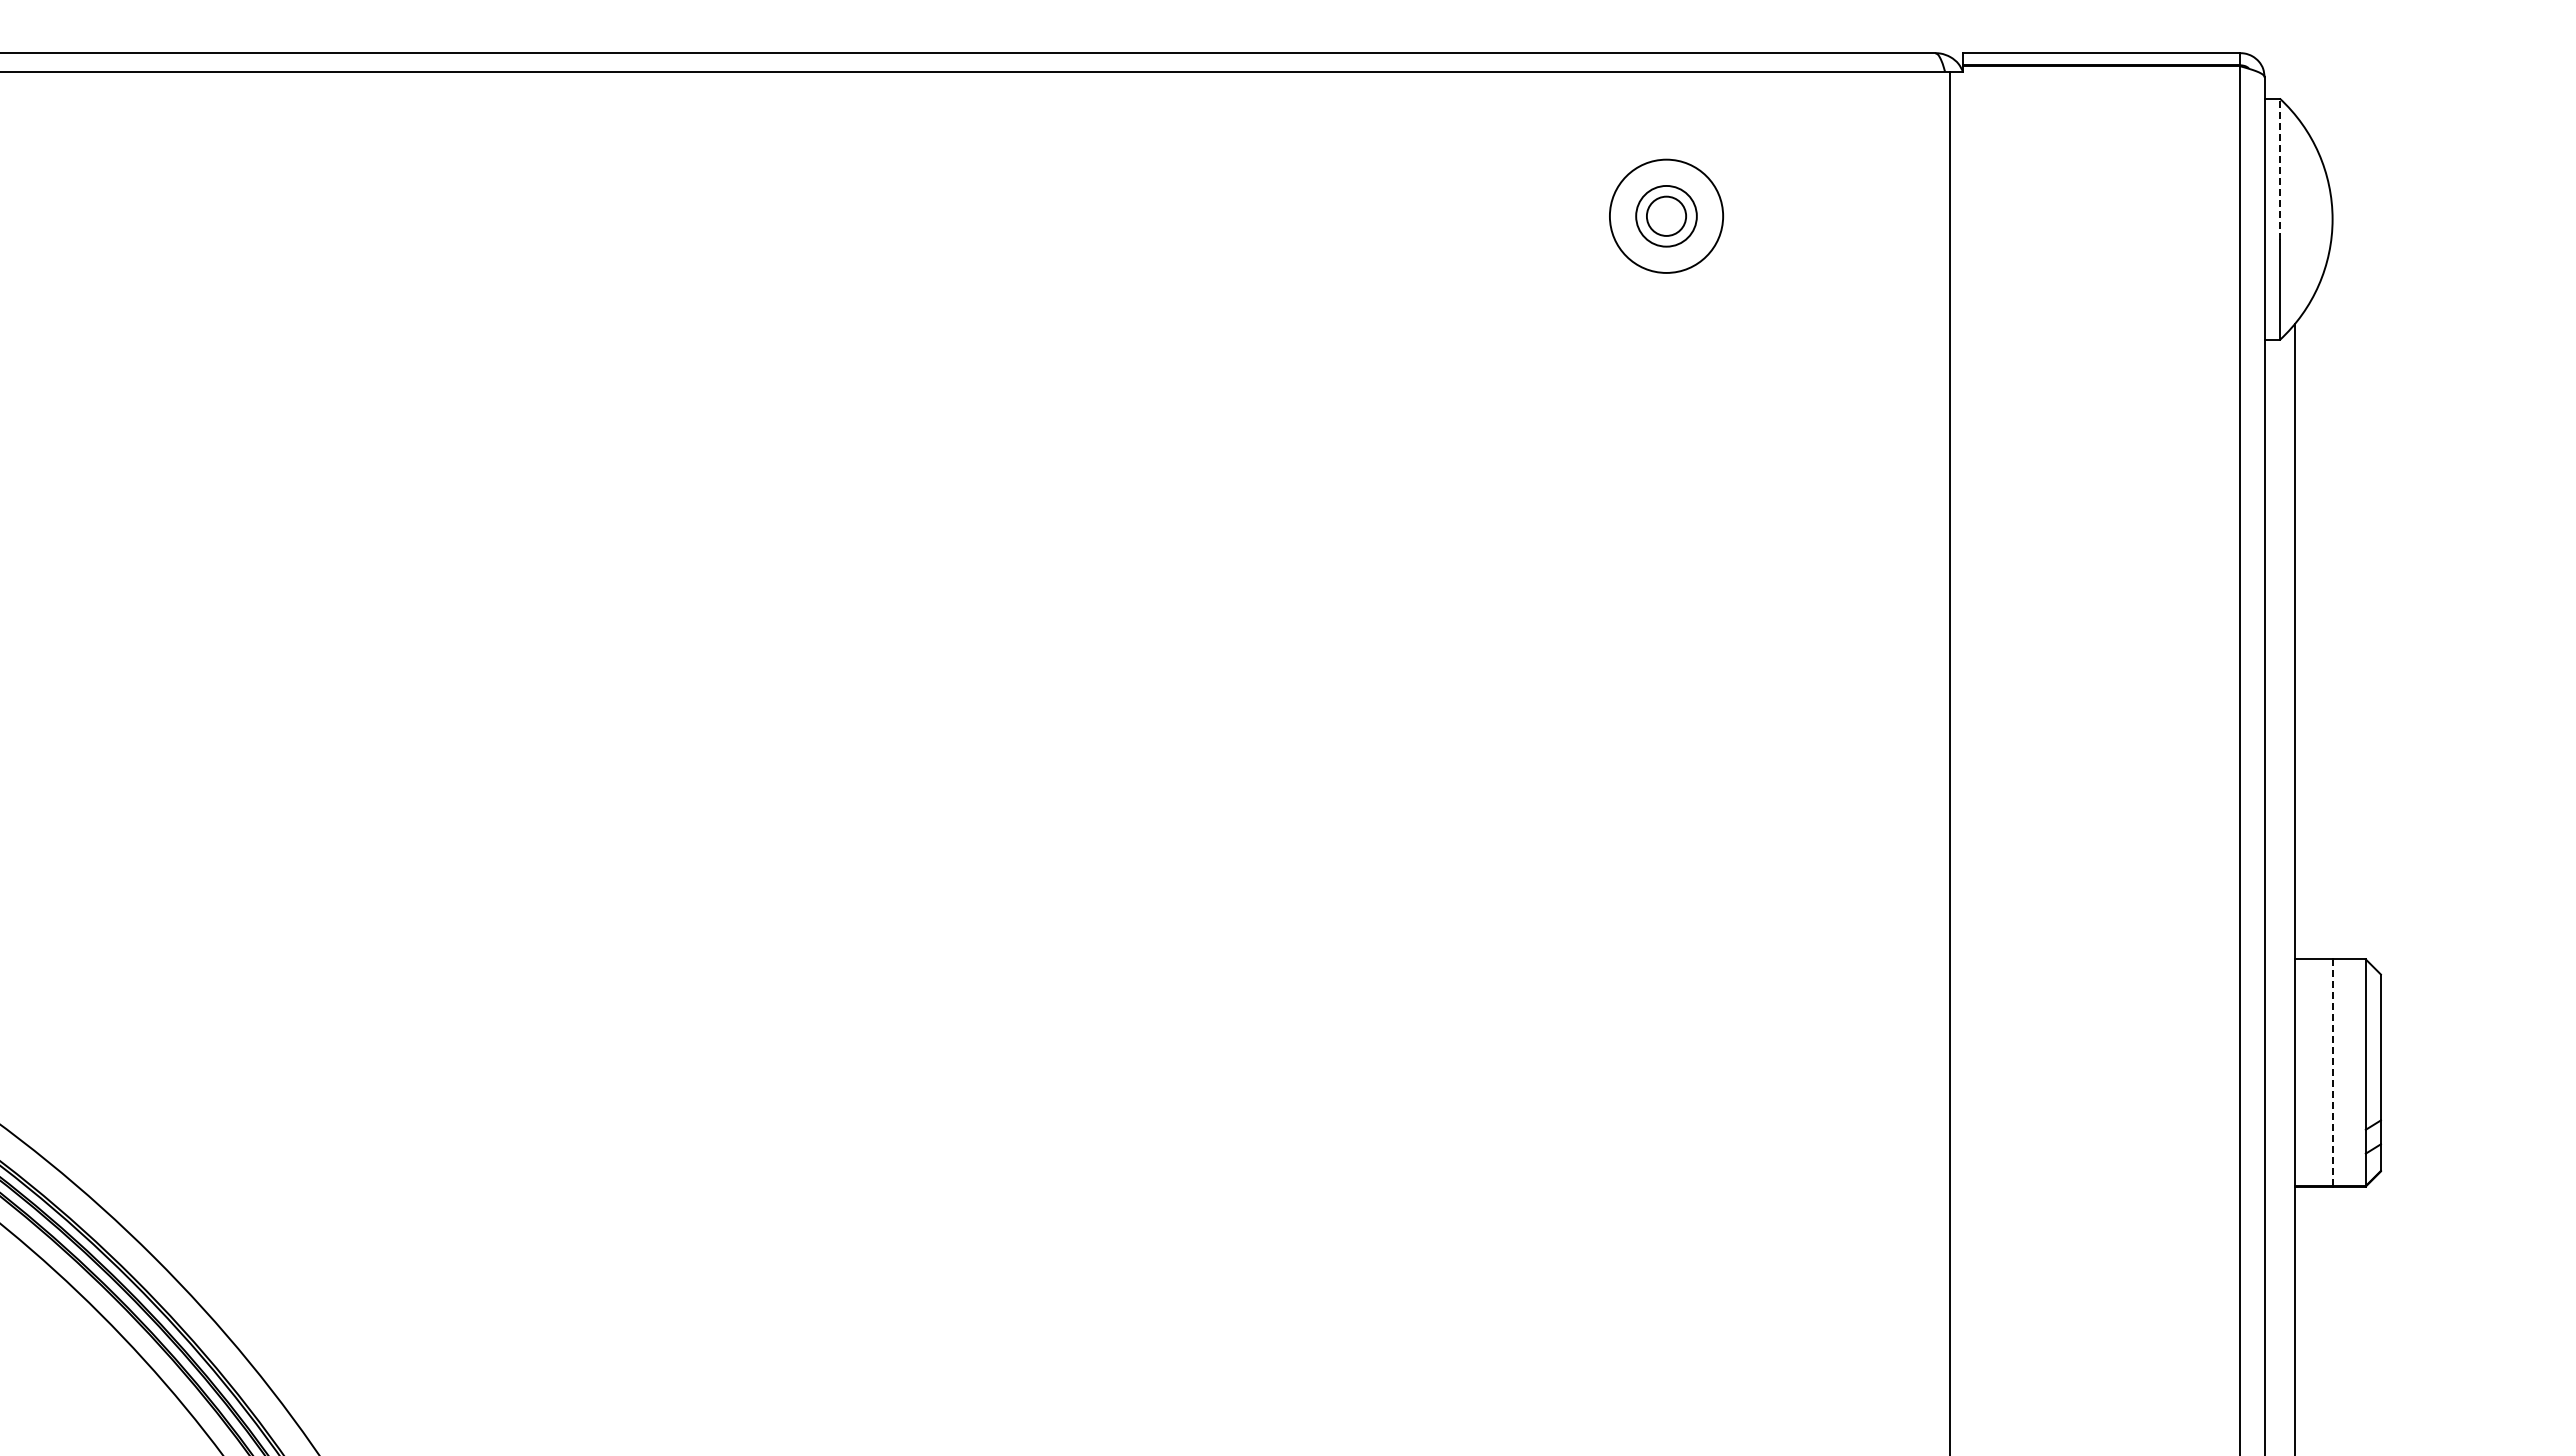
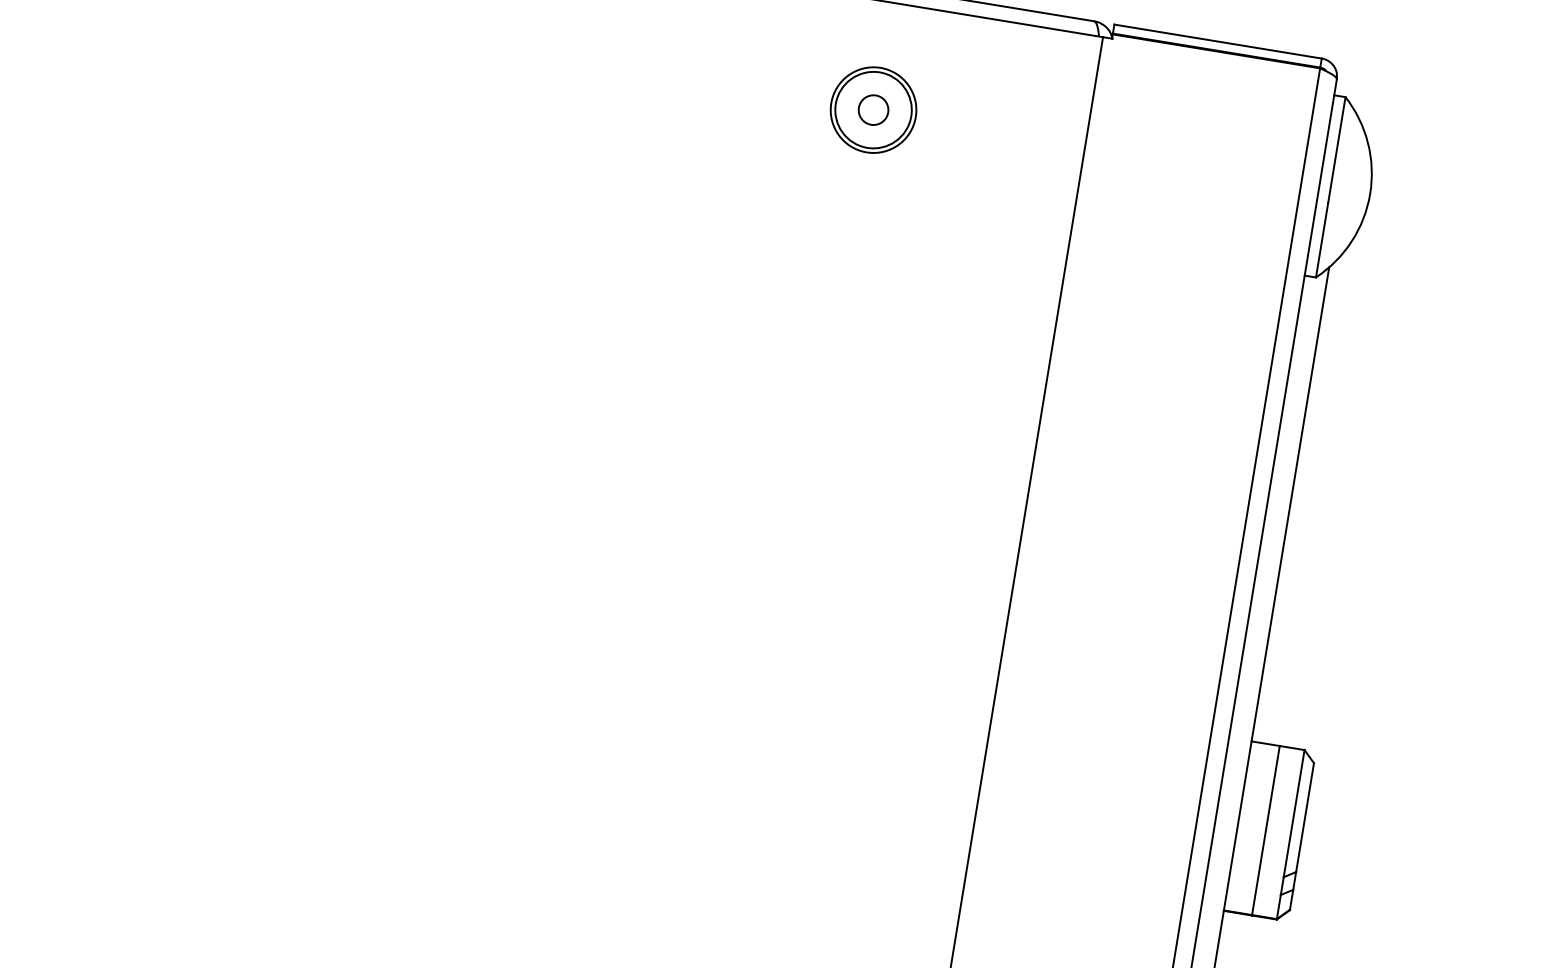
line: (2279, 169) -> (1336, 150), dashed -> solid
circle: (1666, 215) -> (873, 109), size x1.67
line: (2332, 1072) -> (1265, 830), dashed -> solid

